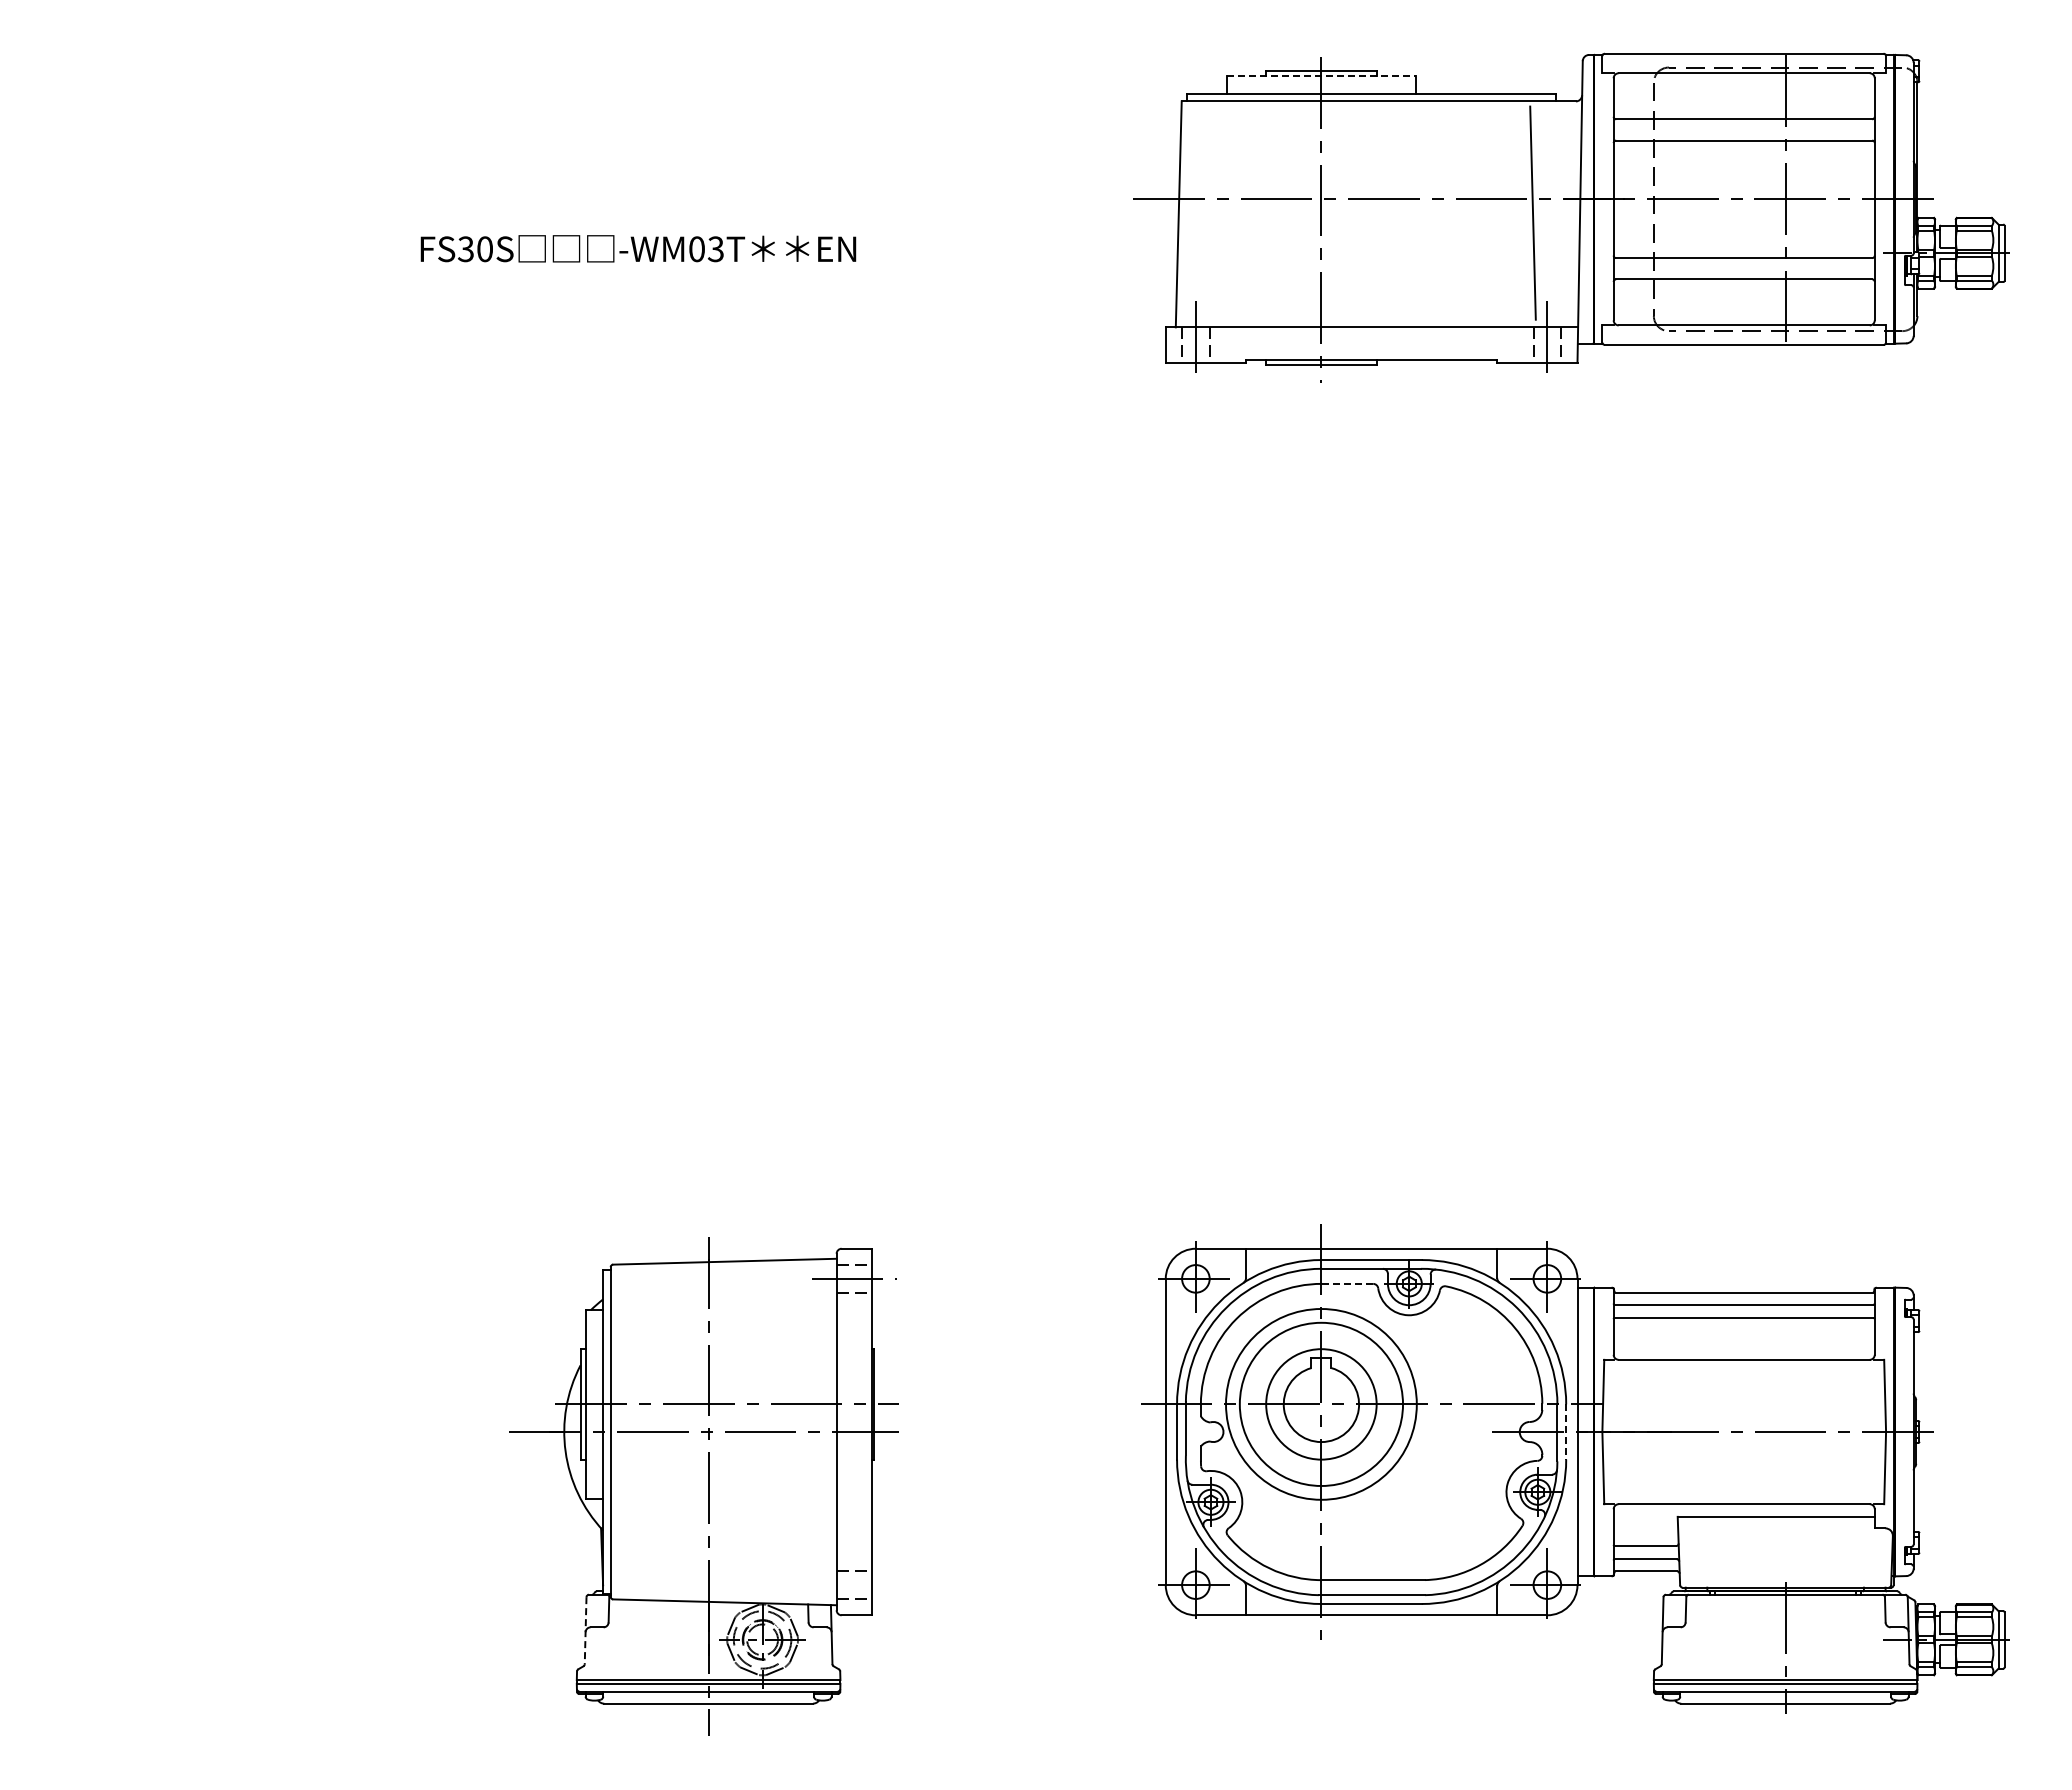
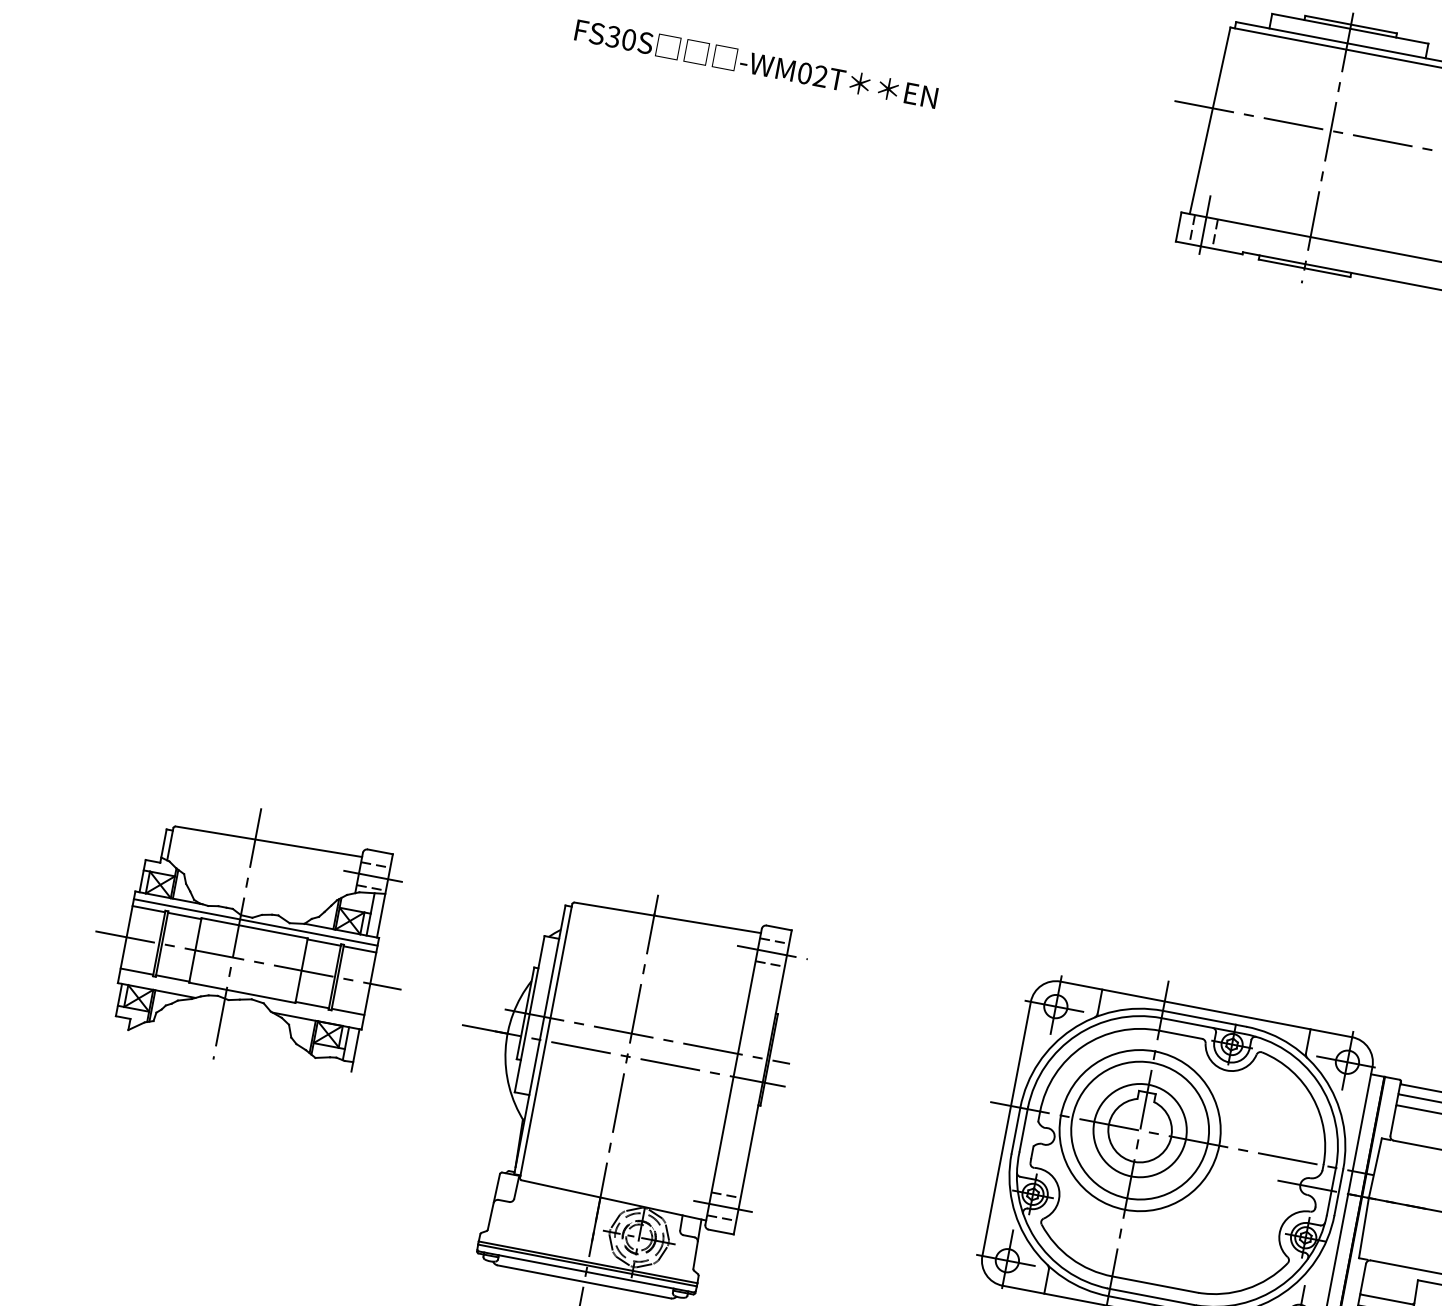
line: (1321, 76) -> (1350, 28), dashed -> solid
text: (715, 249) -> (820, 76), -WM03T -> -WM02T
line: (1347, 1283) -> (1180, 1034), dashed -> solid
part: (246, 1375) -> (252, 936), added
line: (1566, 1432) -> (1339, 1192), dashed -> solid
line: (855, 1585) -> (724, 1207), added
line: (585, 1630) -> (493, 1201), dashed -> solid

